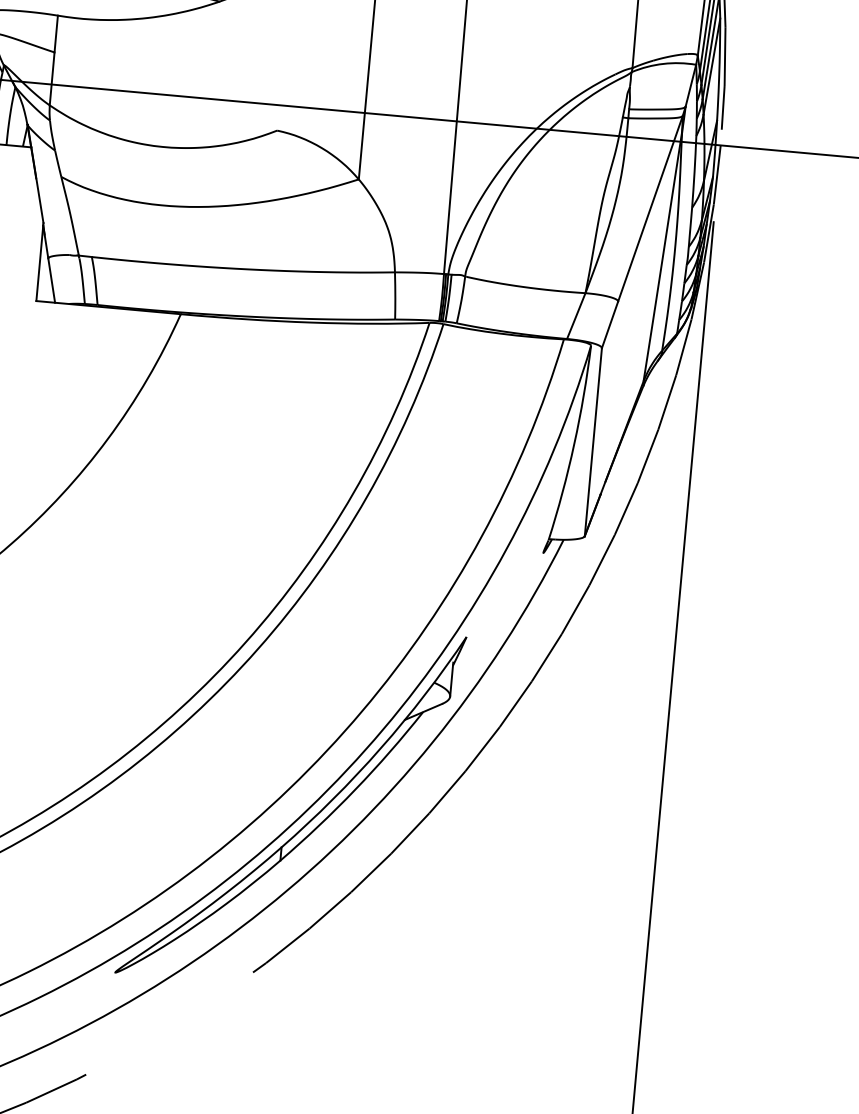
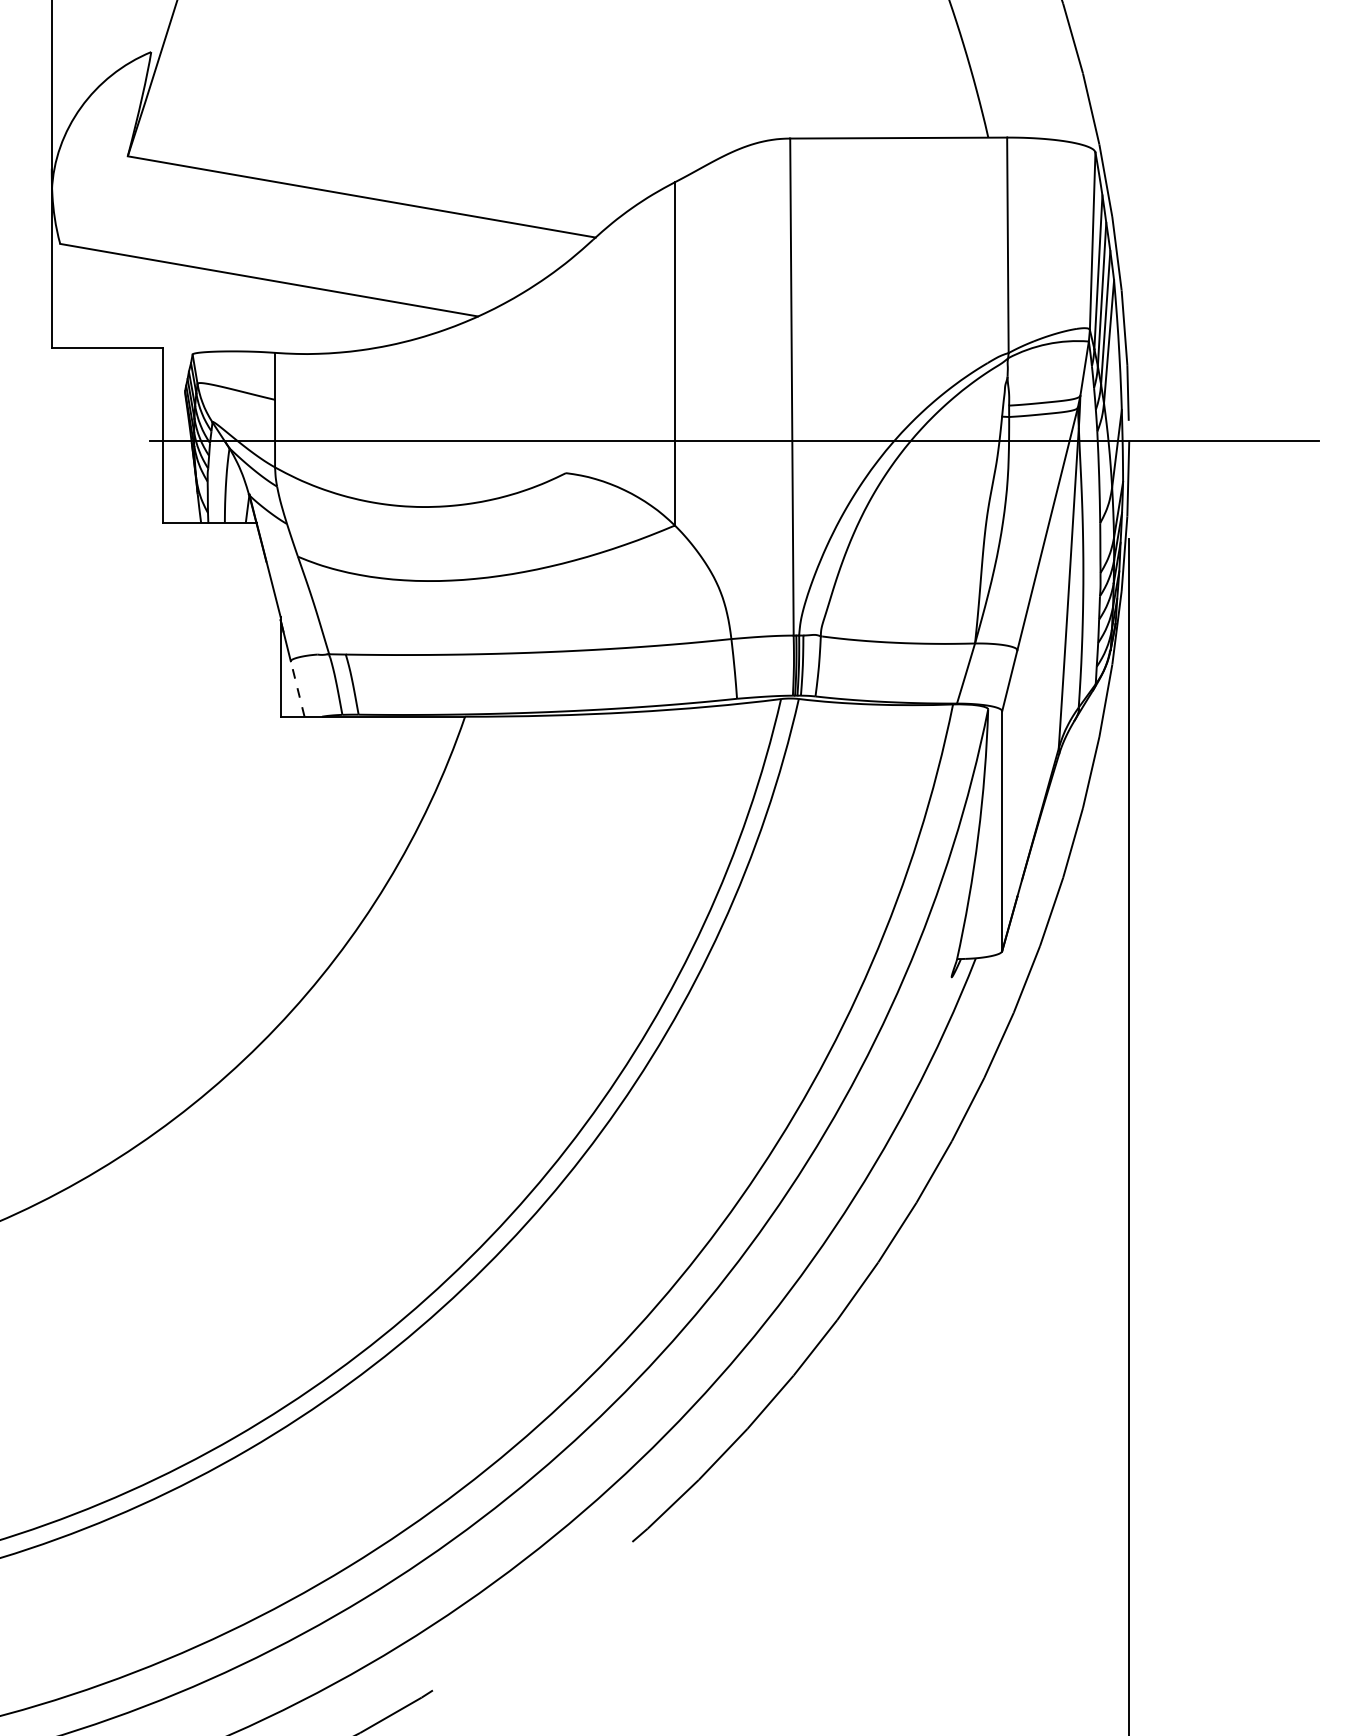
line: (51, 280) -> (297, 689), solid -> dashed
part: (306, 823) -> (682, 1347), removed

